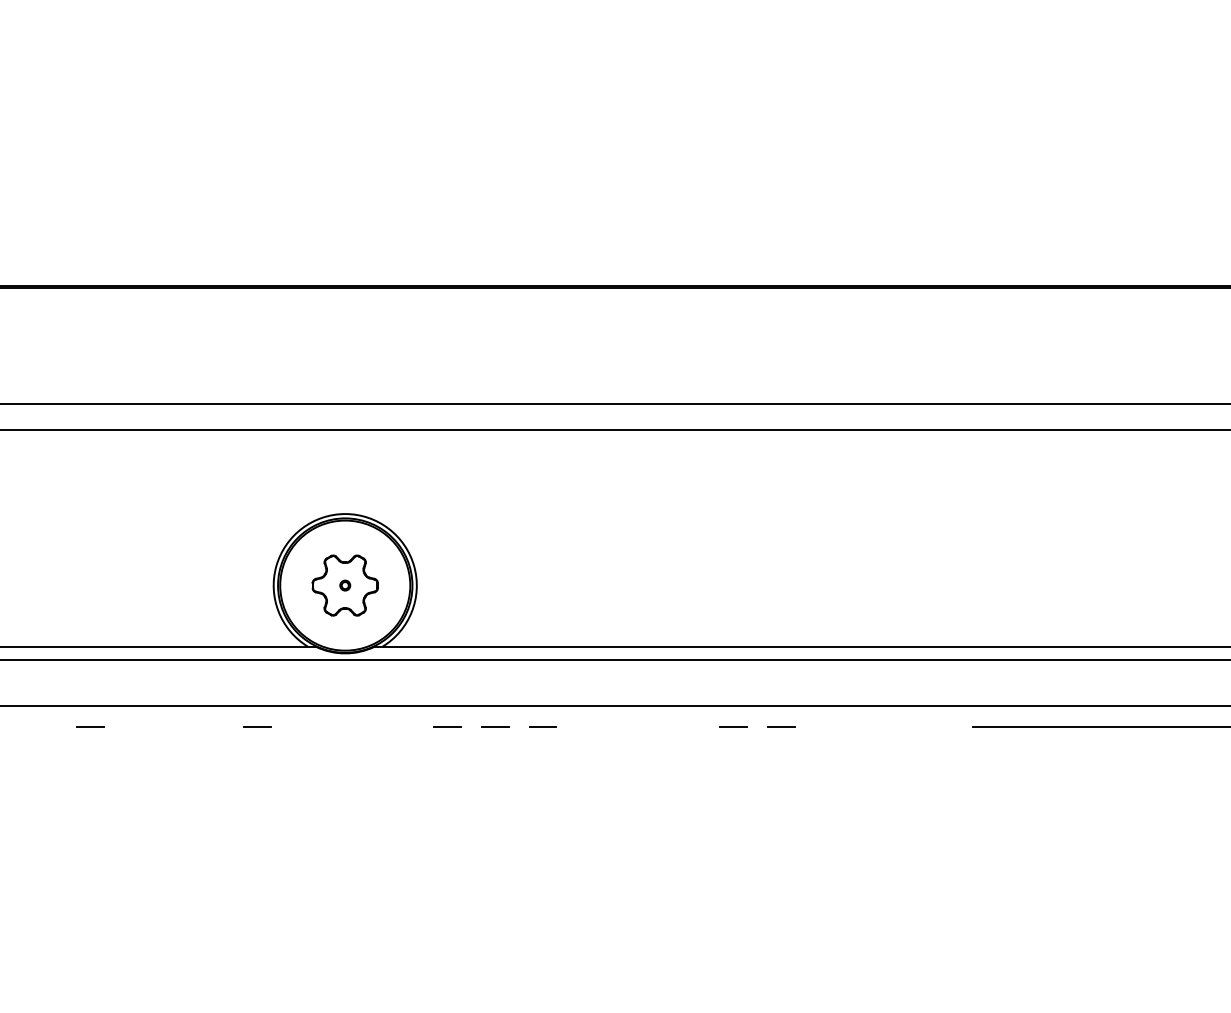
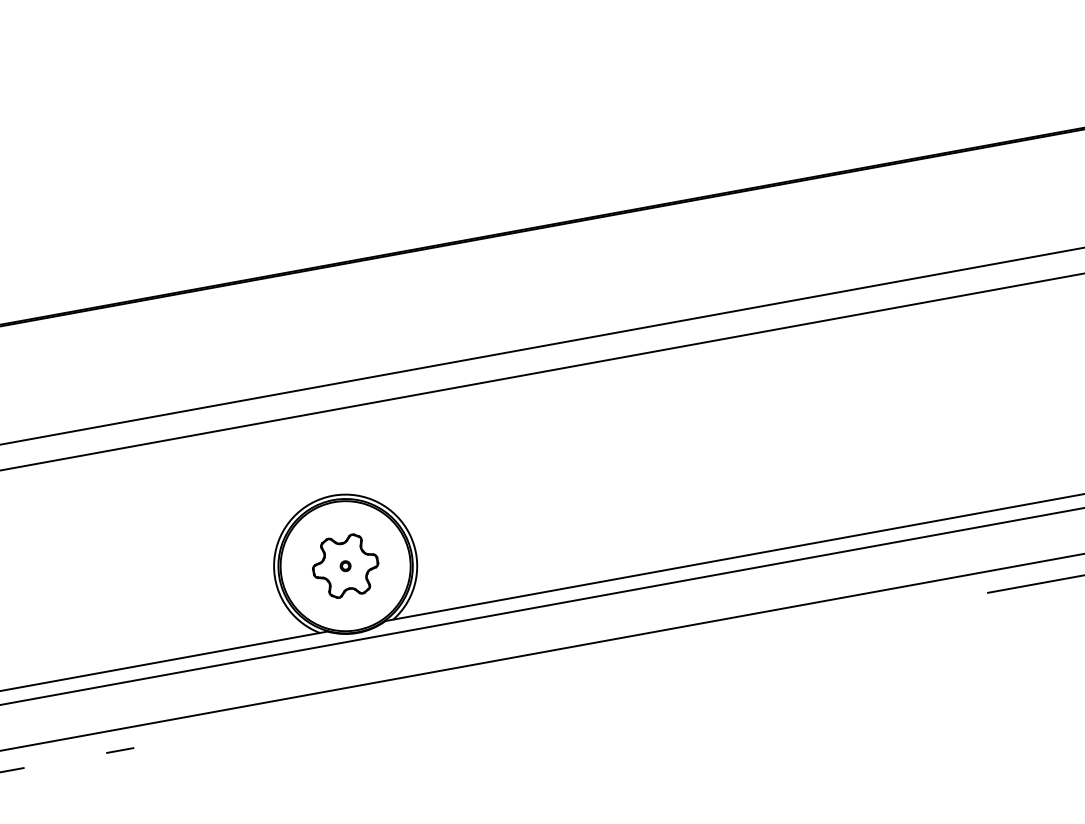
line: (257, 726) -> (284, 720), removed
line: (447, 726) -> (471, 686), removed
line: (494, 726) -> (517, 678), removed
line: (542, 726) -> (564, 669), removed
line: (733, 726) -> (752, 635), removed
line: (780, 726) -> (799, 626), removed

